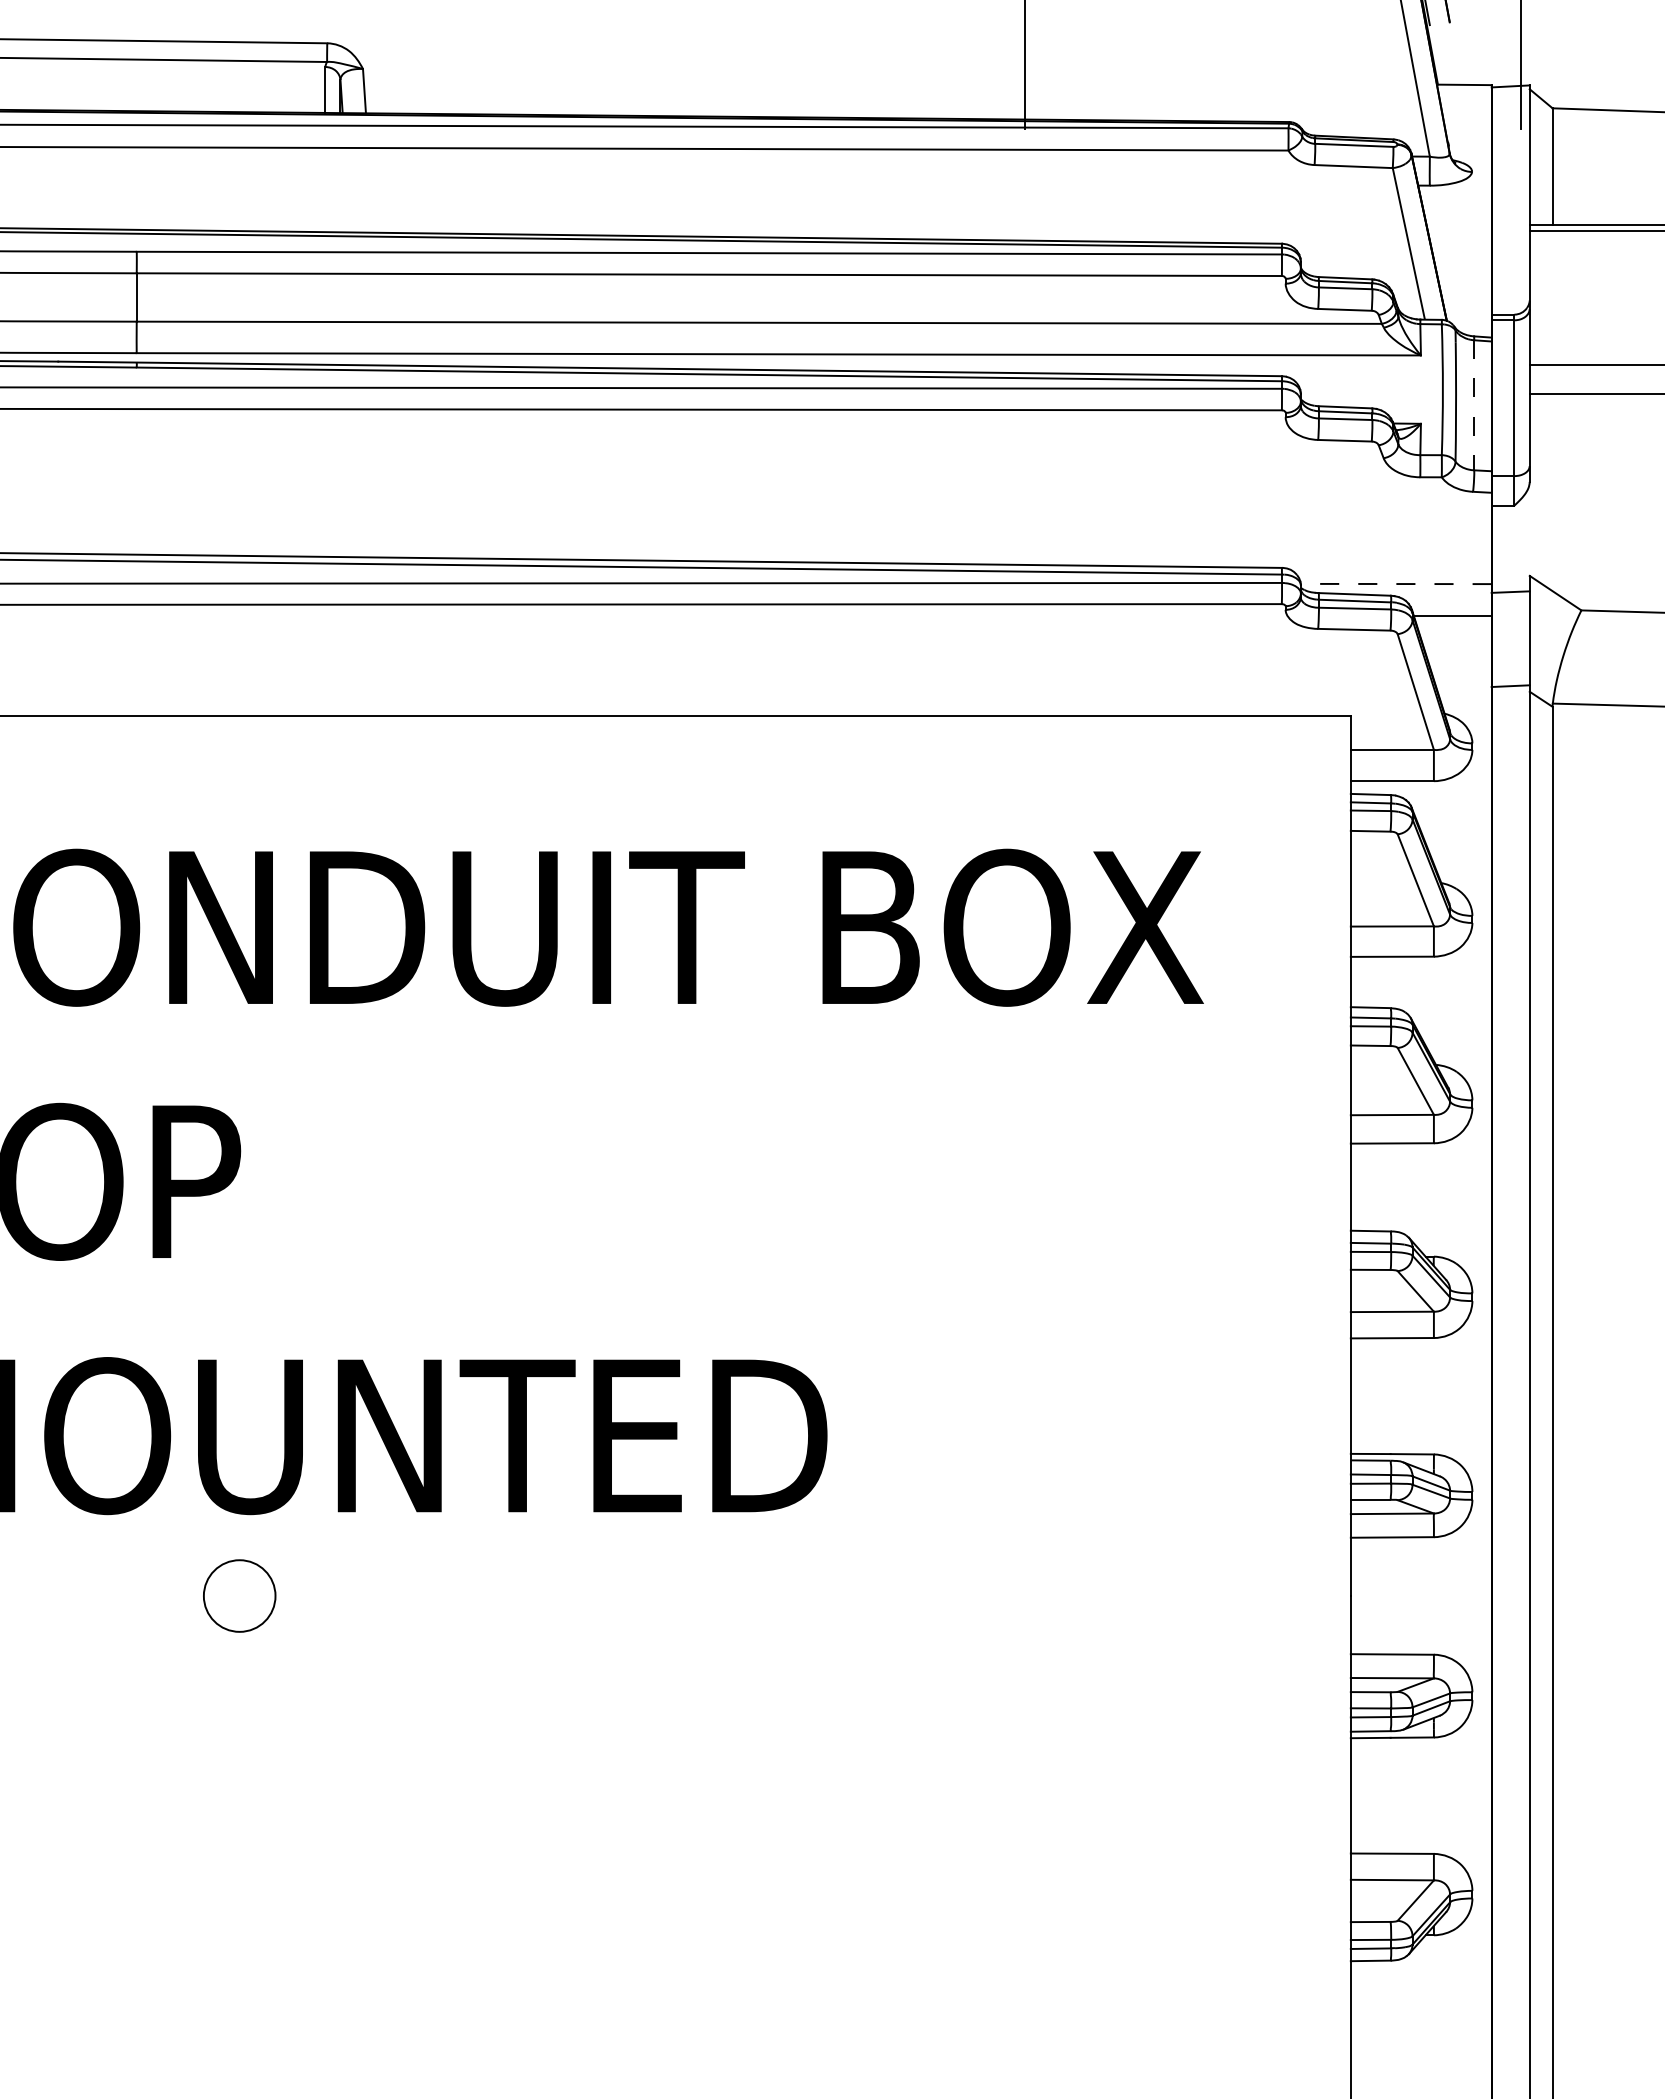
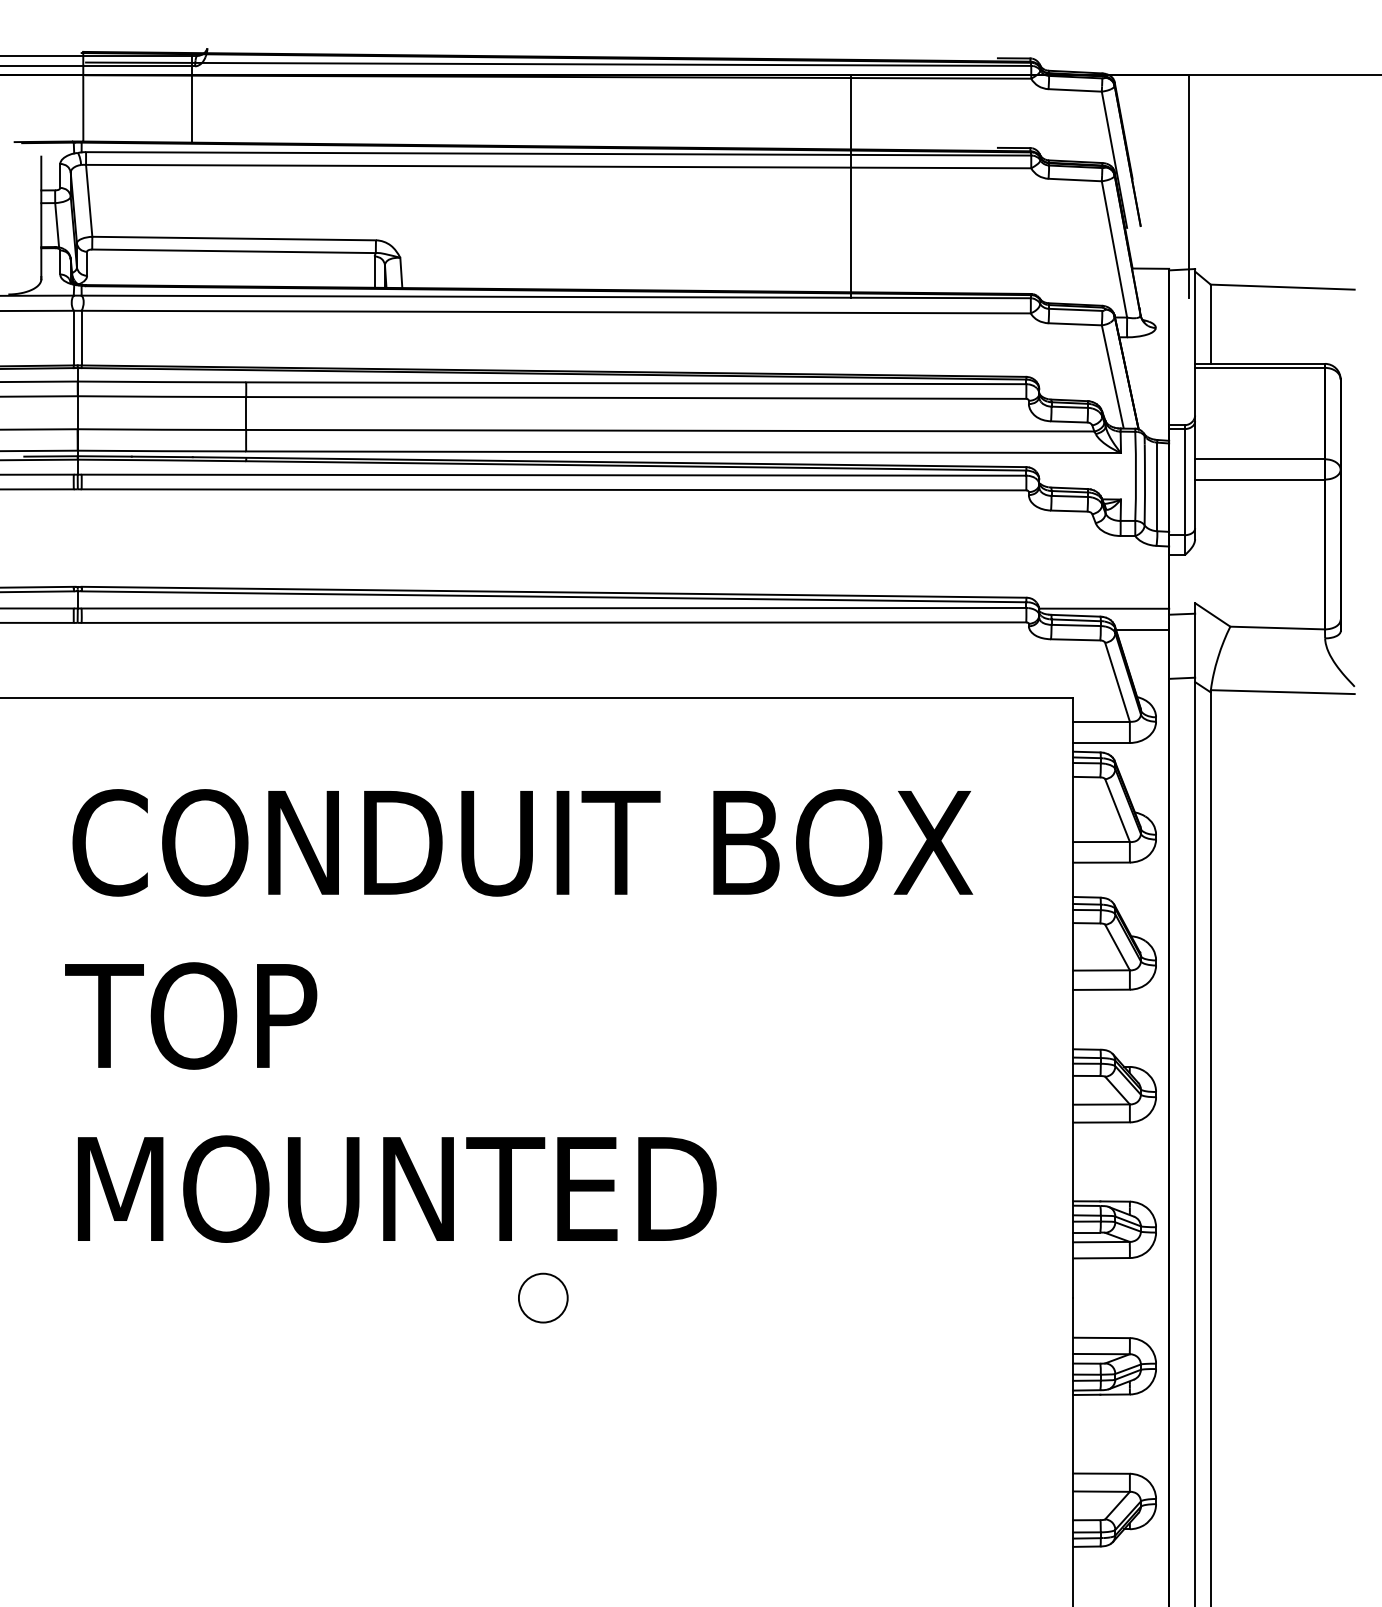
line: (1474, 406) -> (1157, 487), dashed -> solid
line: (1396, 583) -> (1104, 608), dashed -> solid
circle: (239, 1595) -> (543, 1297), moved

